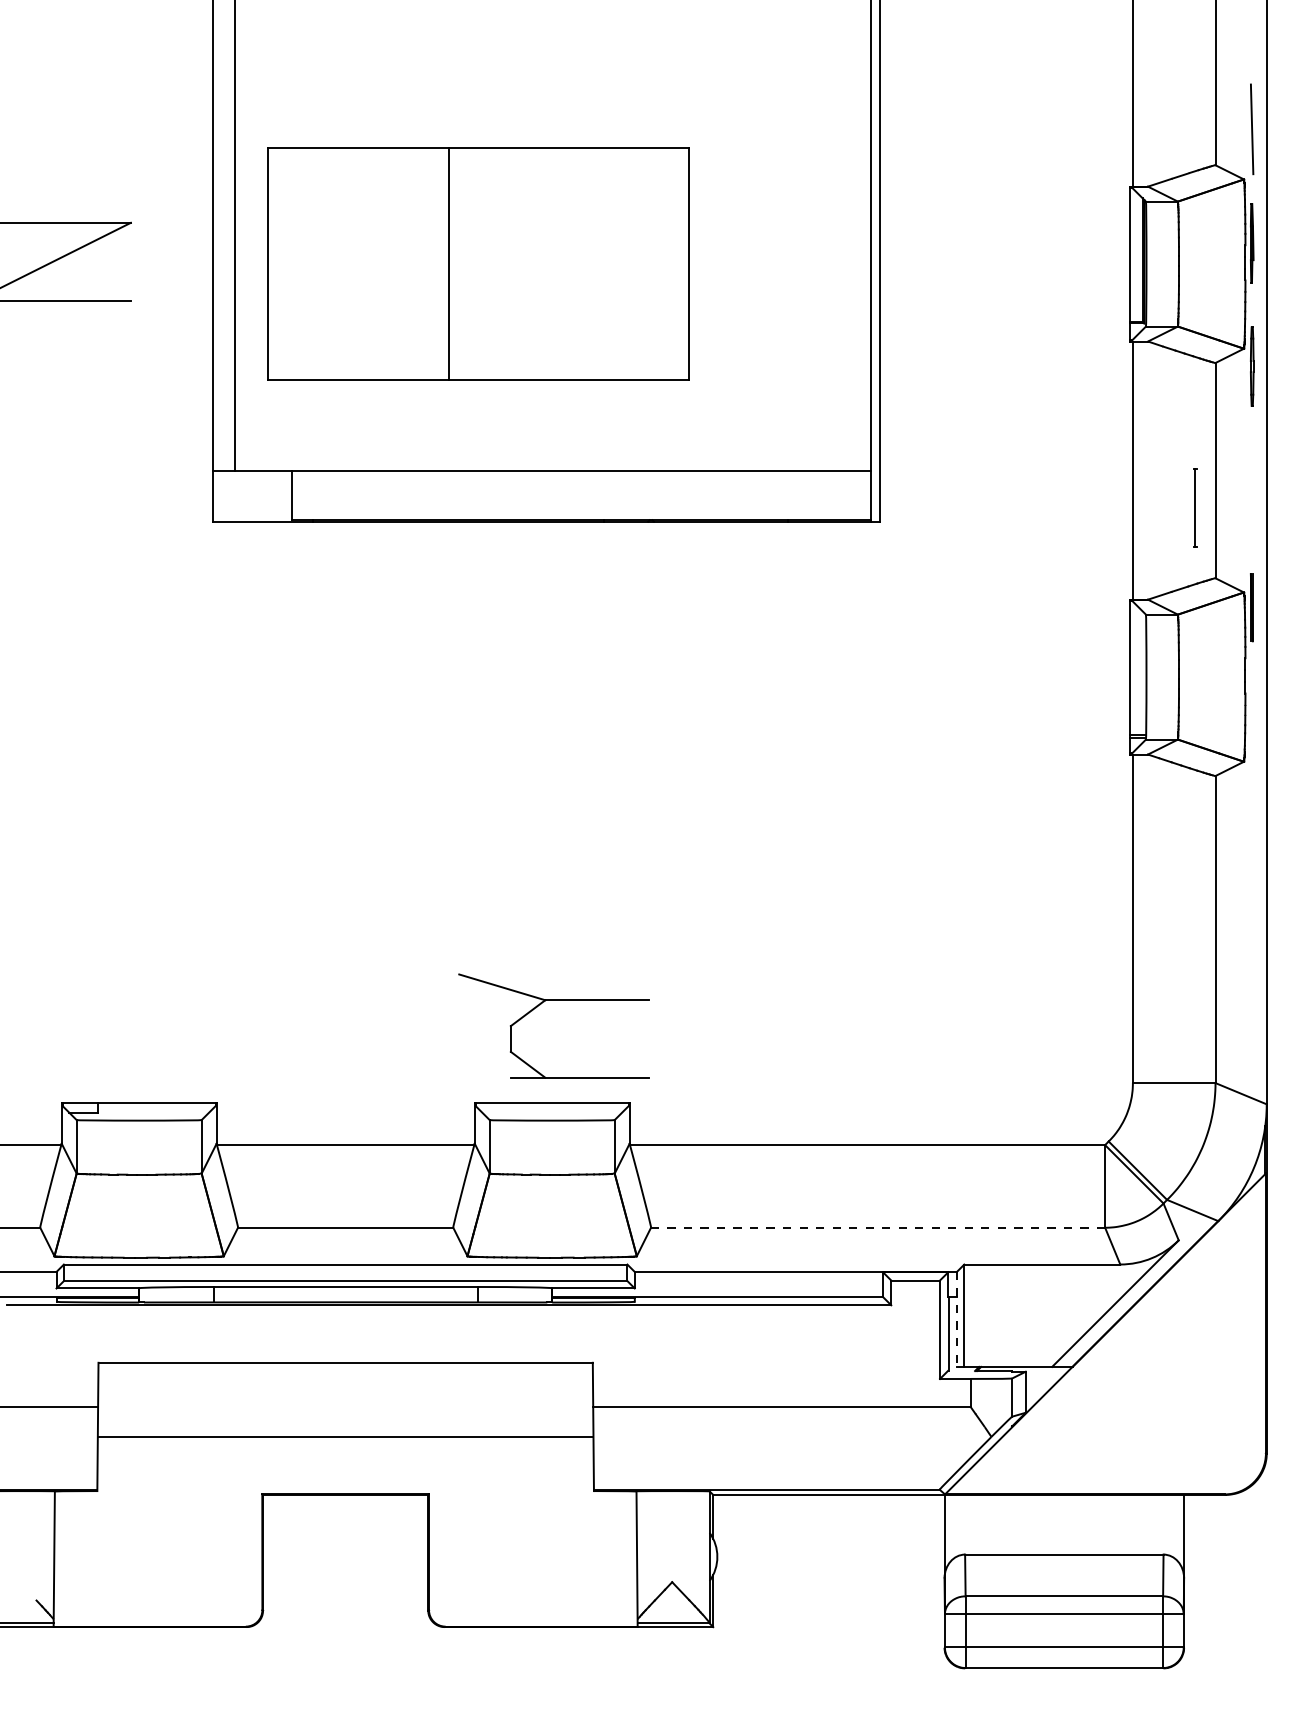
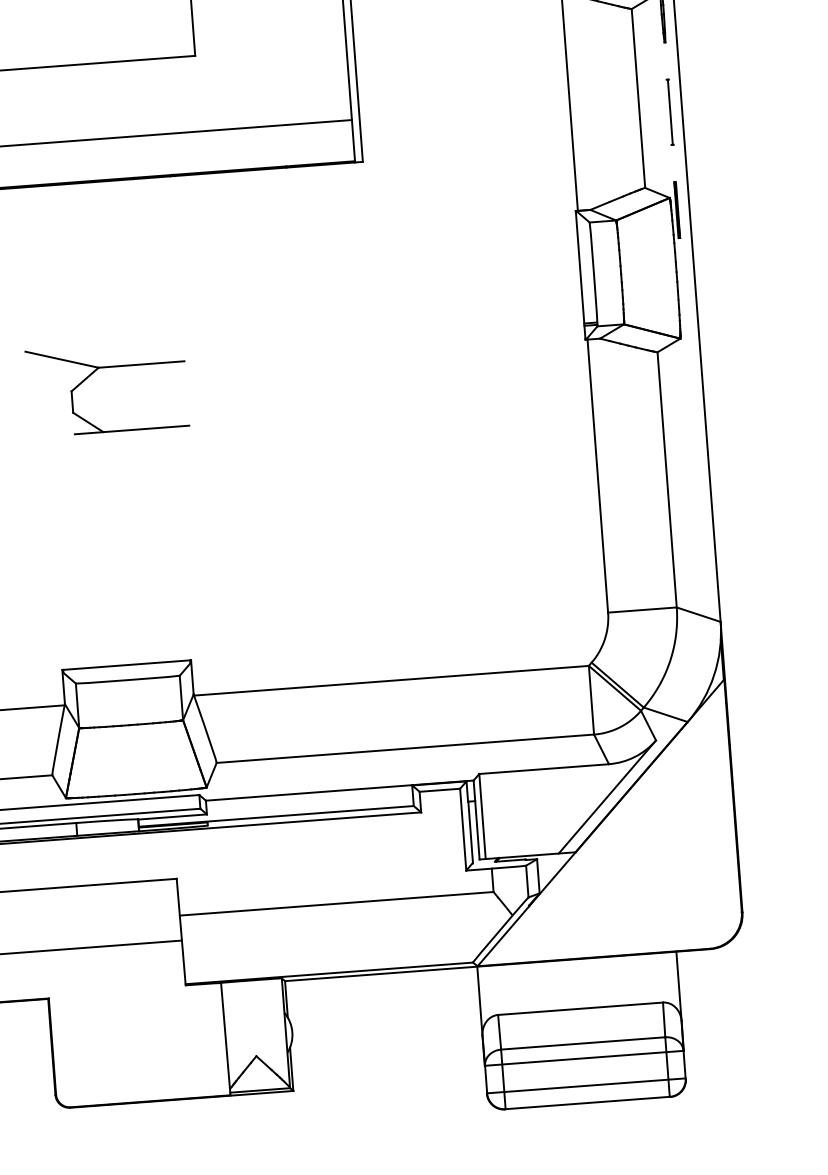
part: (1195, 507) -> (670, 111), moved
part: (540, 1005) -> (94, 372), moved
line: (877, 1227) -> (404, 748), dashed -> solid
line: (956, 1319) -> (476, 820), dashed -> solid

